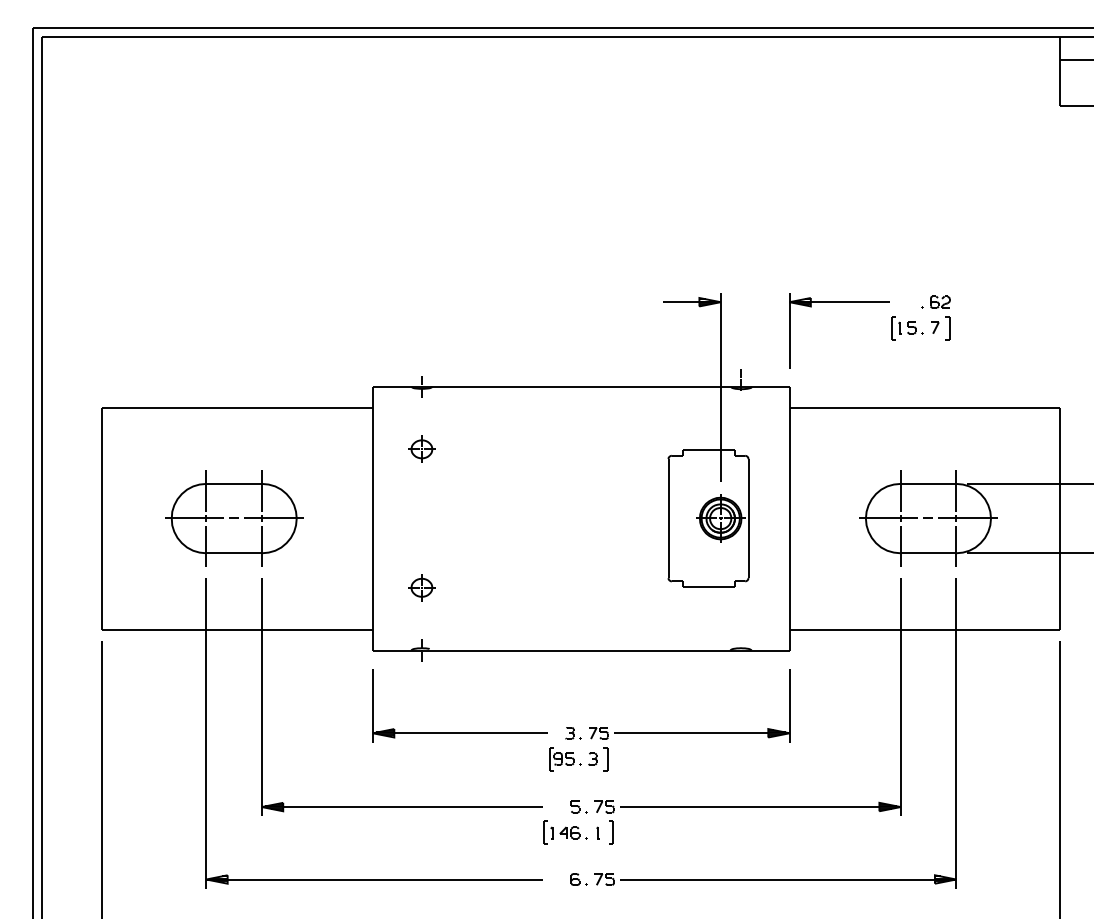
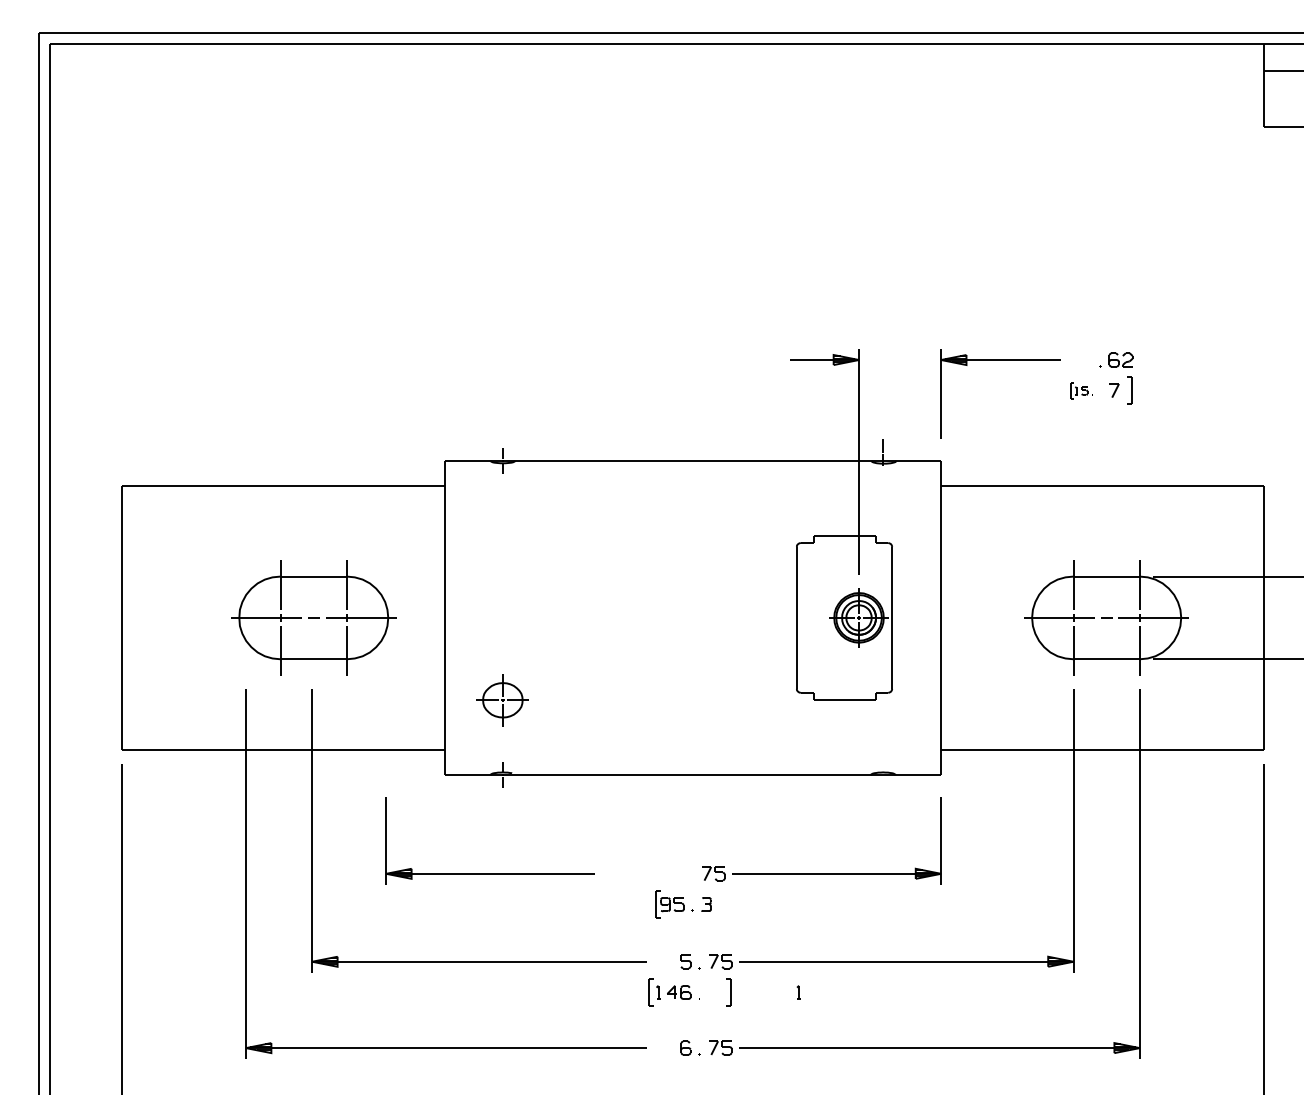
part: (907, 328) -> (1081, 391), size x0.6
part: (421, 448) -> (502, 534), removed
part: (234, 518) -> (314, 617), moved
part: (421, 587) -> (502, 700), size x1.6
part: (459, 732) -> (489, 872), moved
part: (573, 733) -> (683, 874), removed
part: (605, 759) -> (721, 905), removed
line: (597, 832) -> (798, 992), moved

